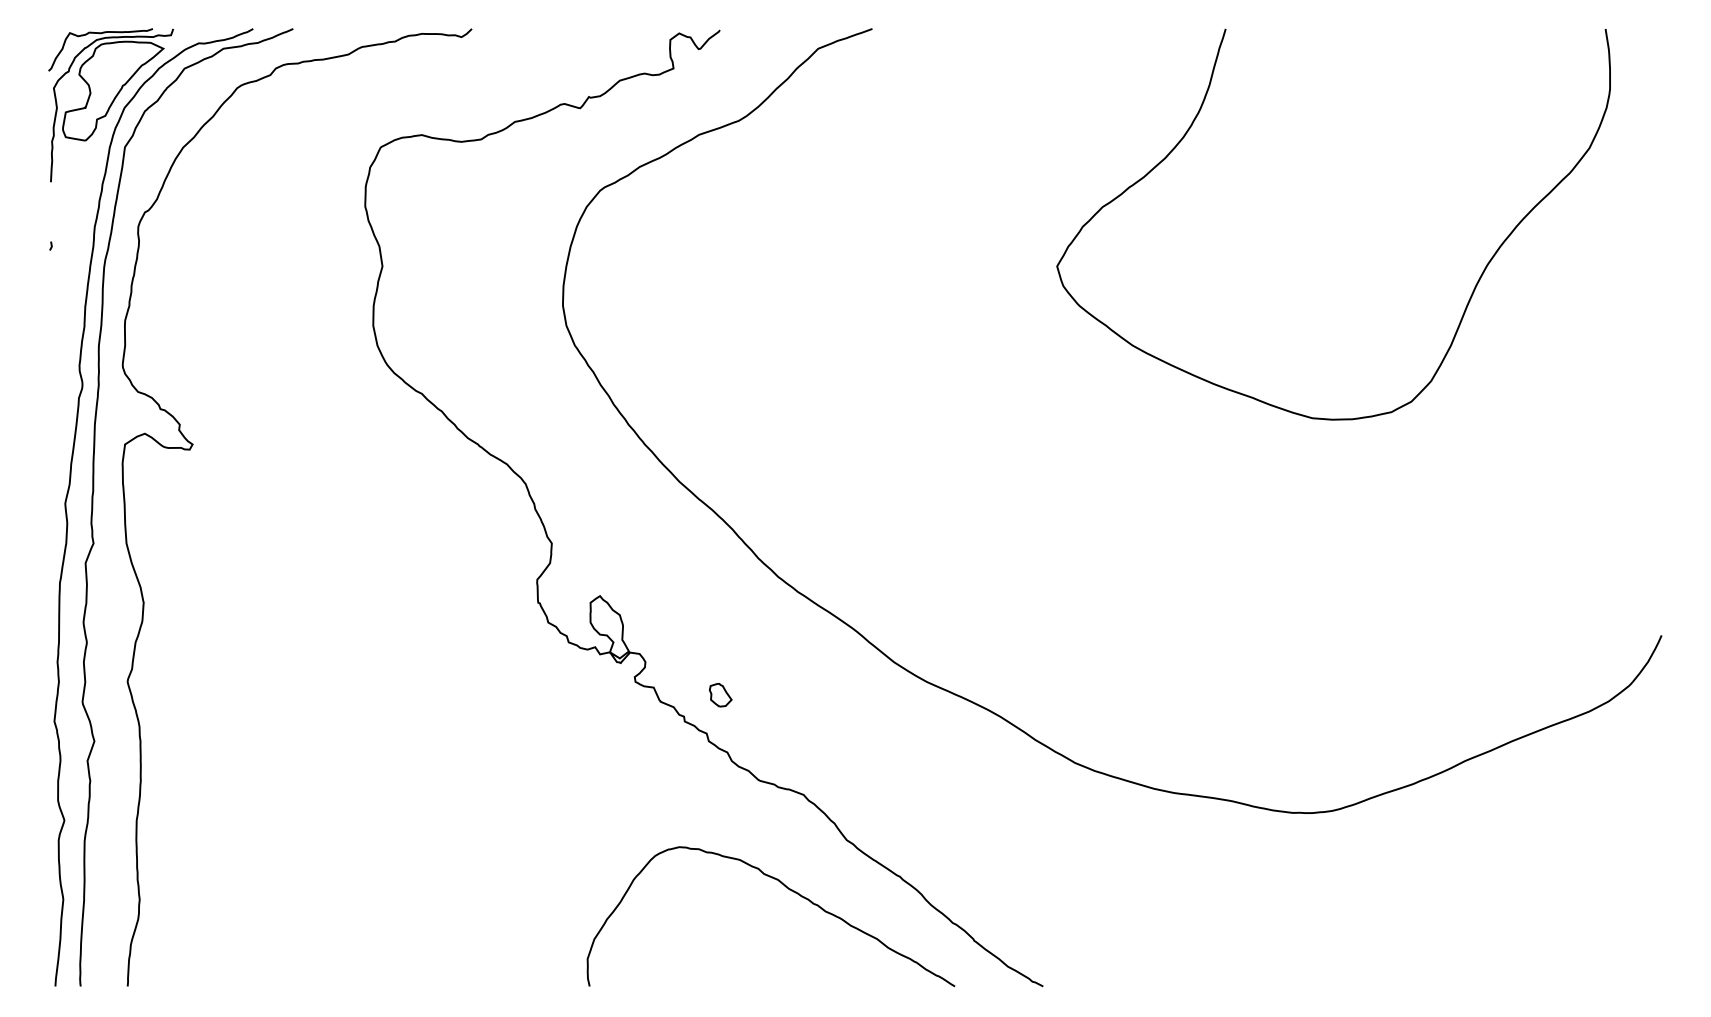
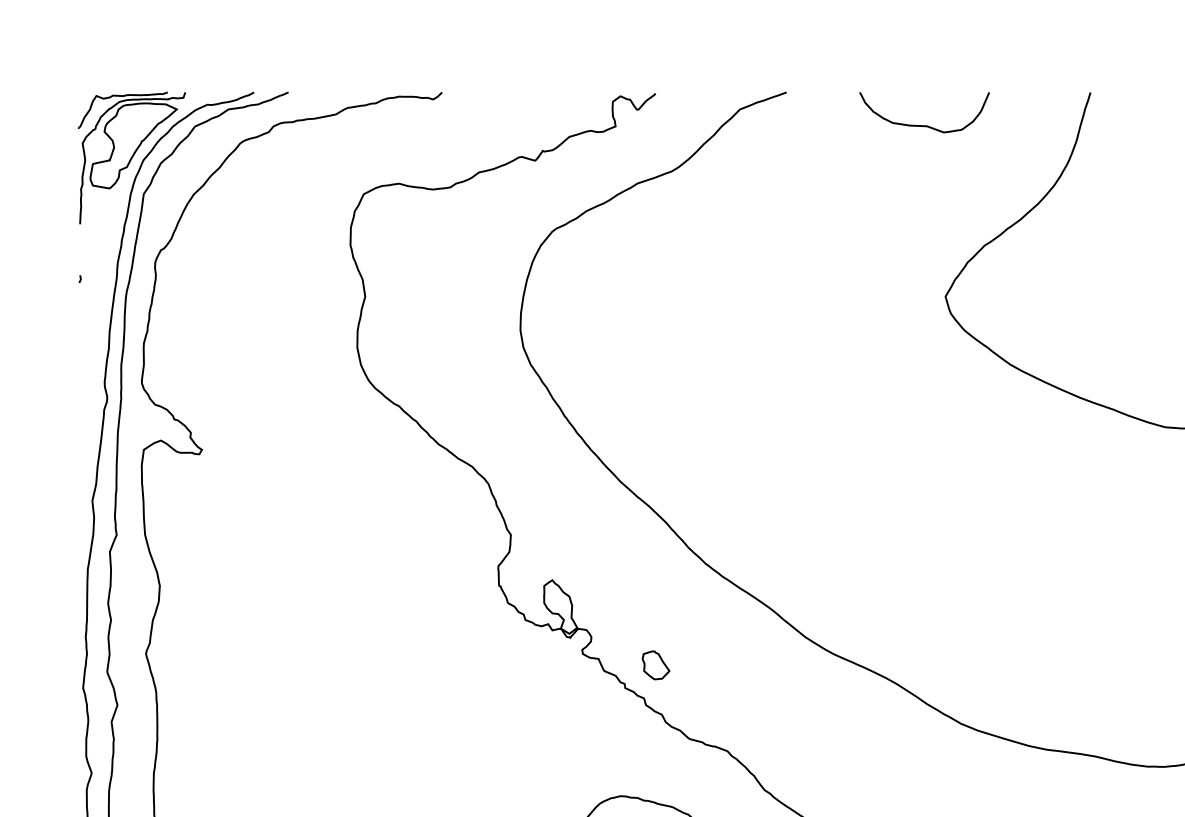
curve: (1032, 67) -> (924, 125), added
part: (720, 695) -> (655, 665), size x1.43

